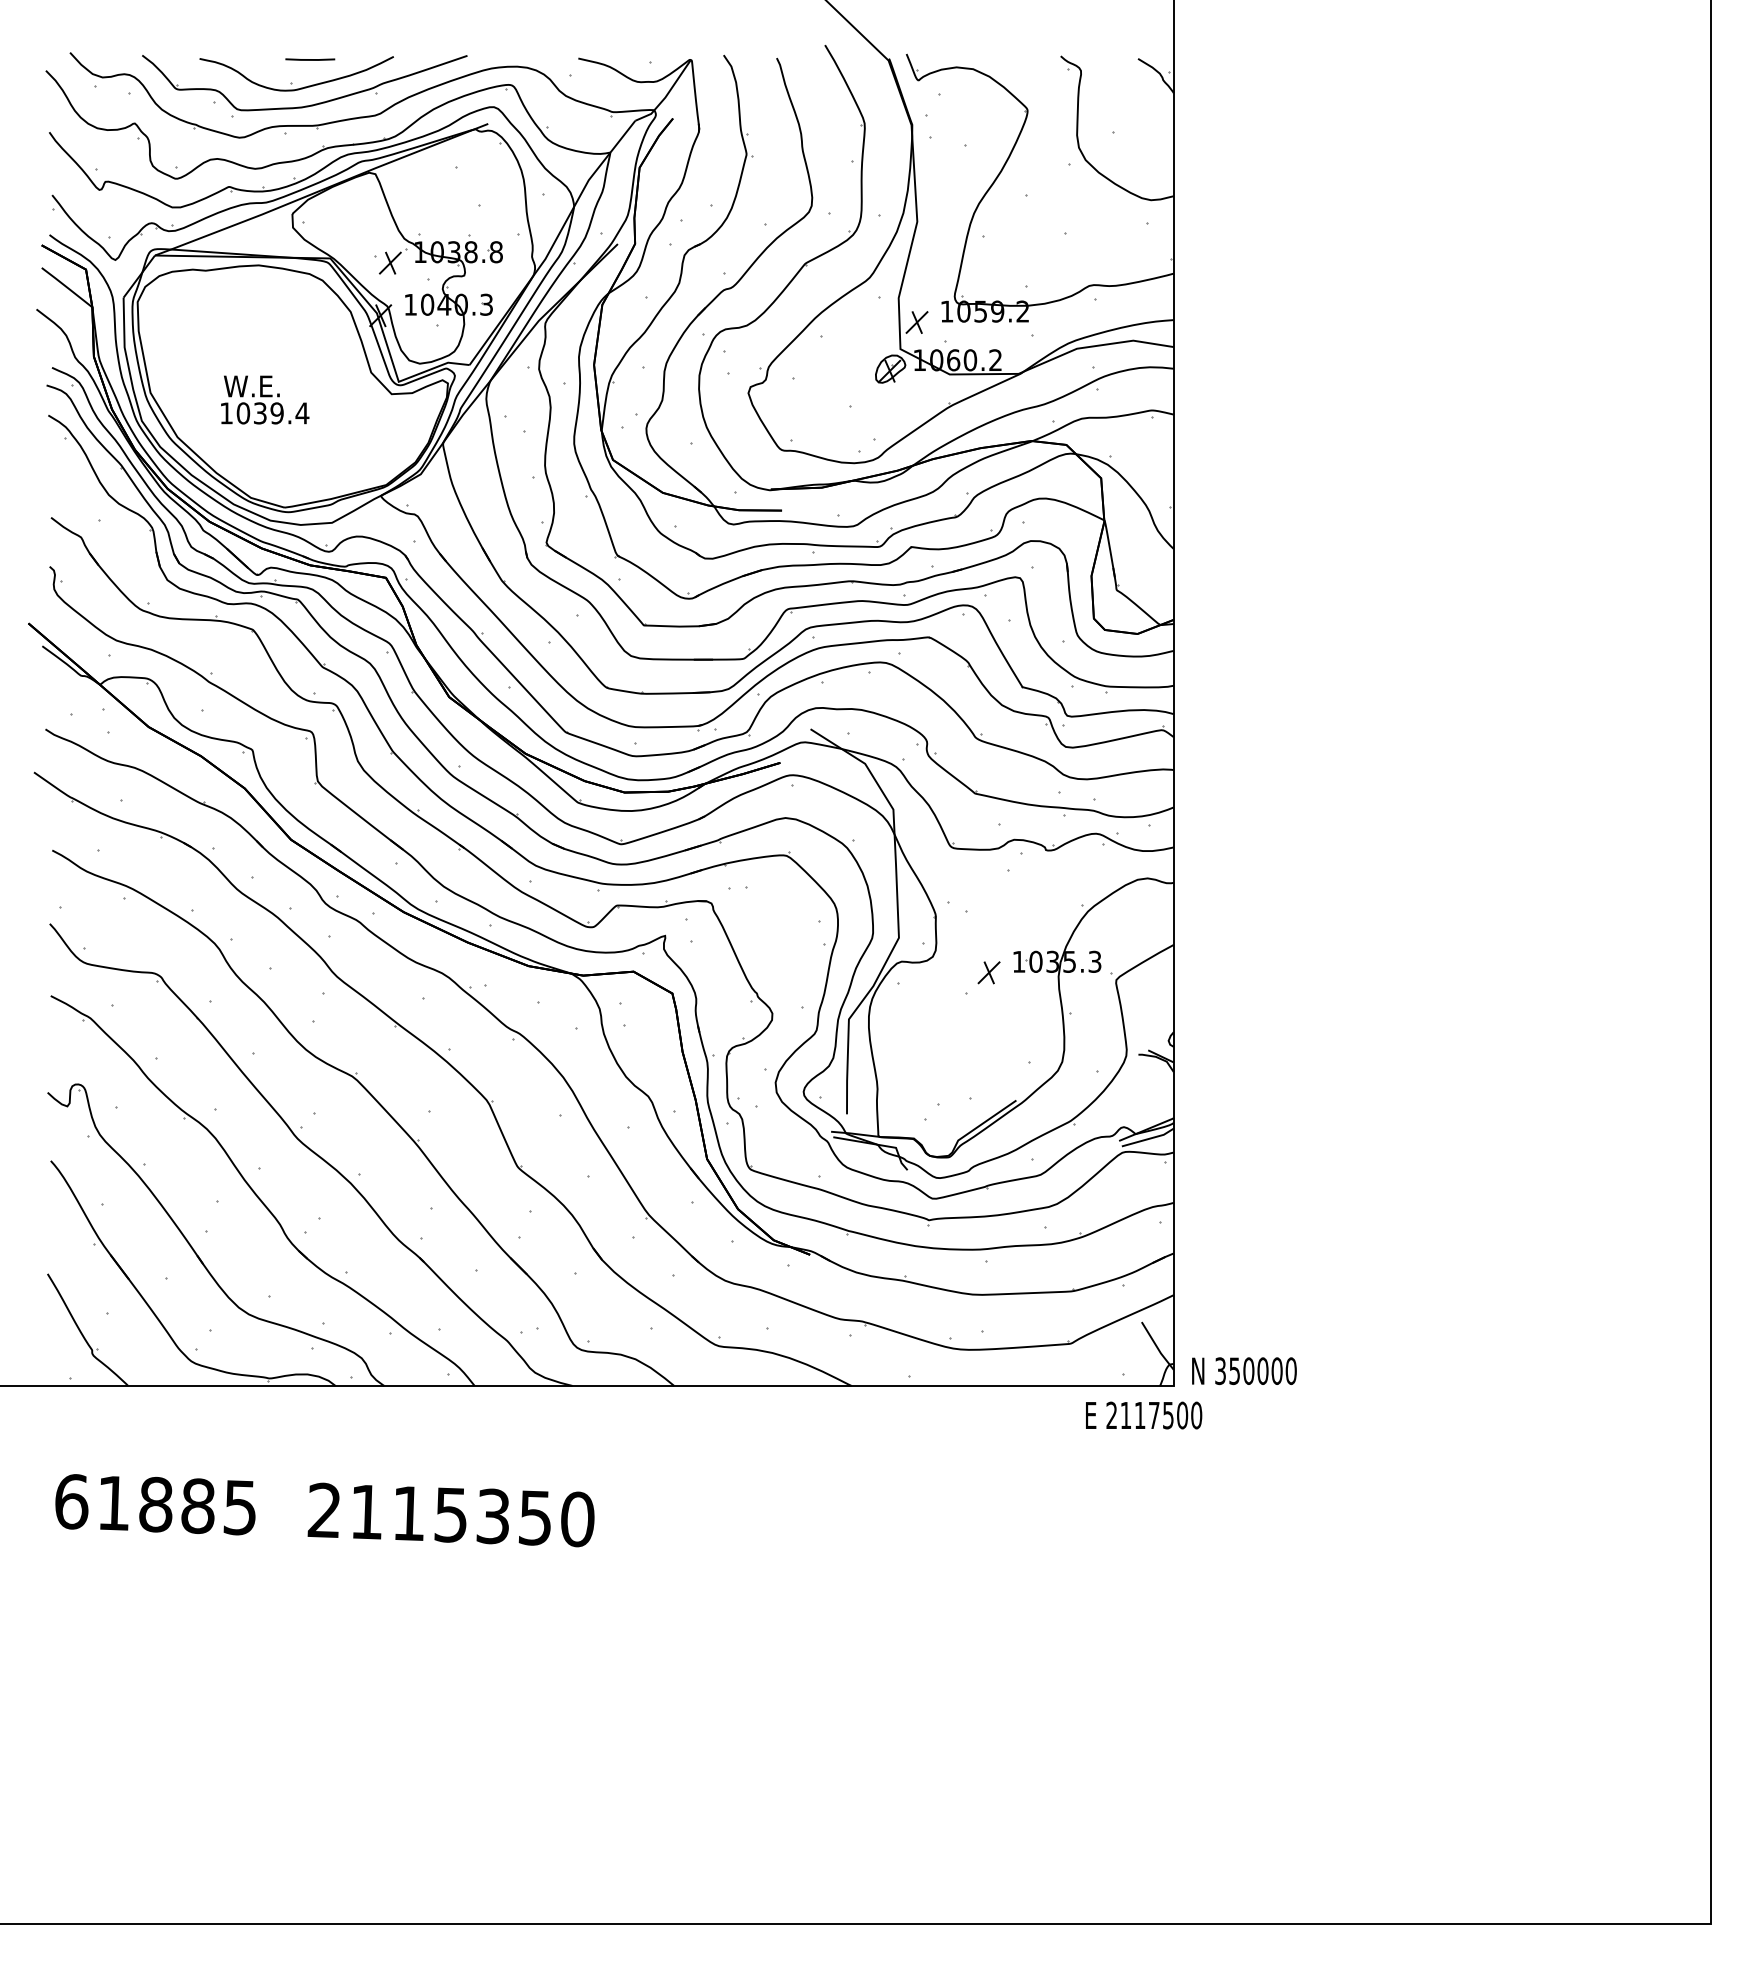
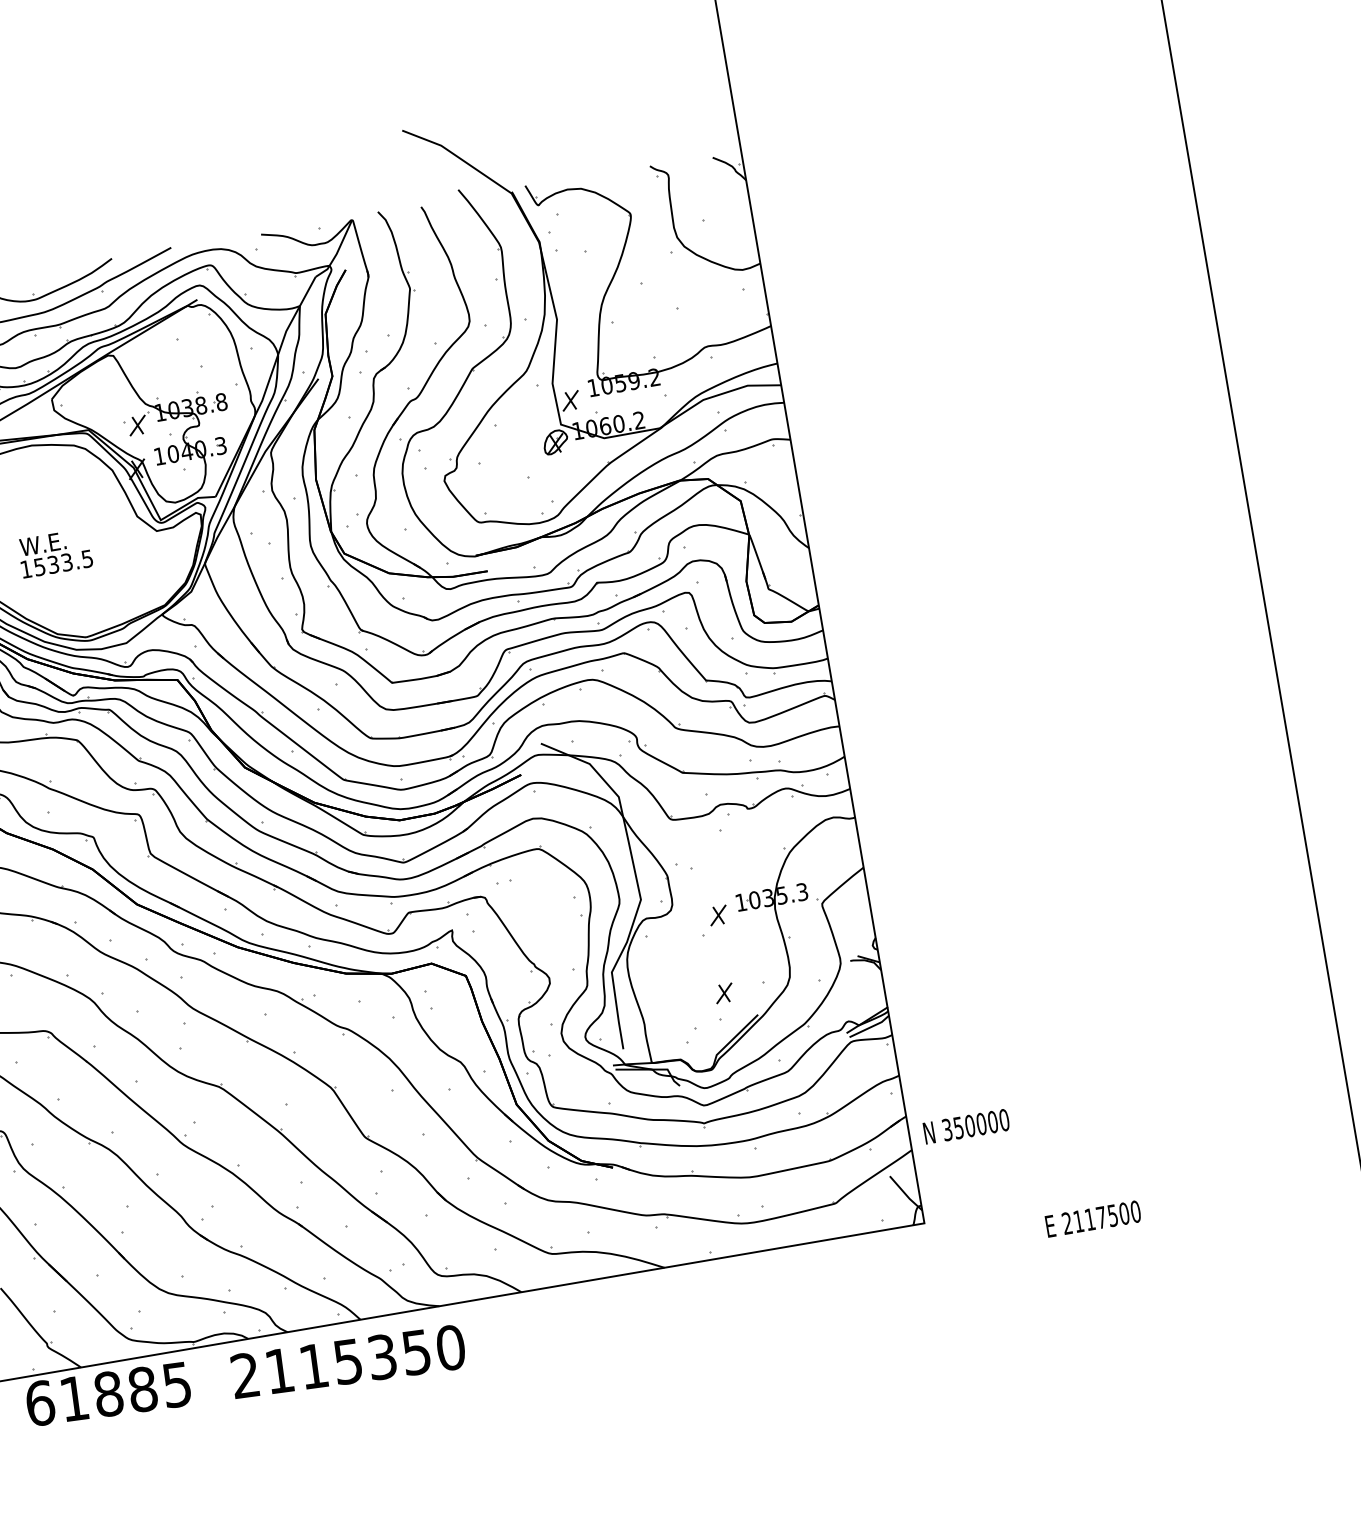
line: (310, 59) -> (45, 272), removed
text: (272, 413) -> (63, 563), 1039.4 -> 1533.5
part: (979, 1067) -> (723, 993), added
text: (1244, 1371) -> (966, 1126), moved
text: (1144, 1415) -> (1093, 1218), moved
text: (324, 1510) -> (245, 1375), moved

